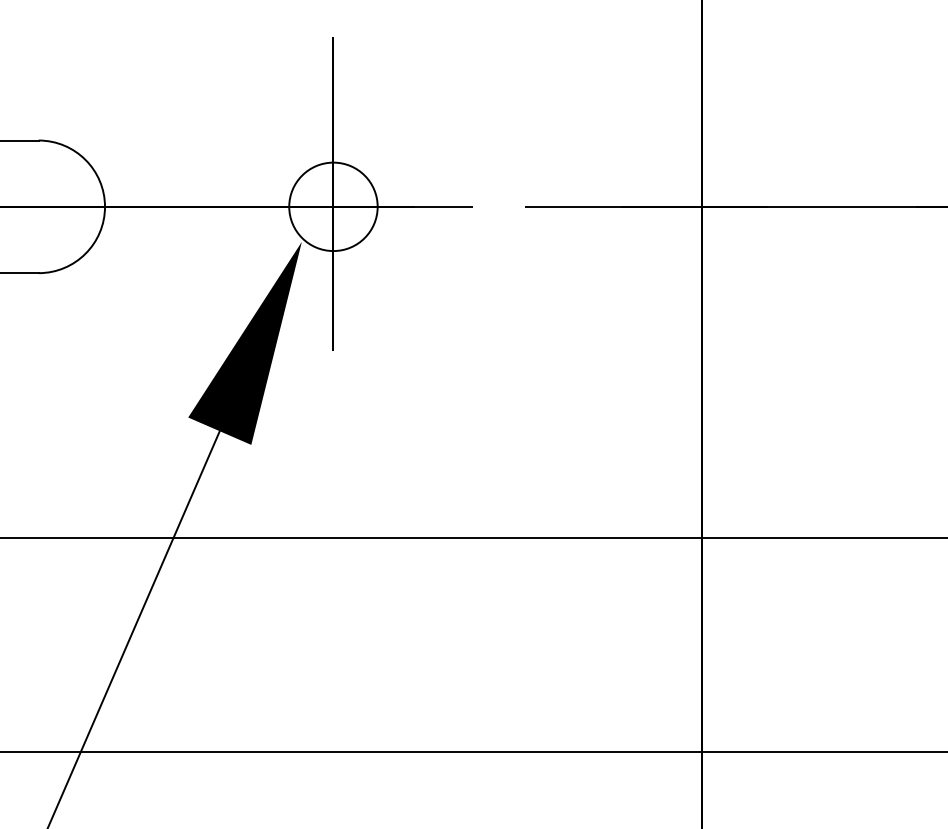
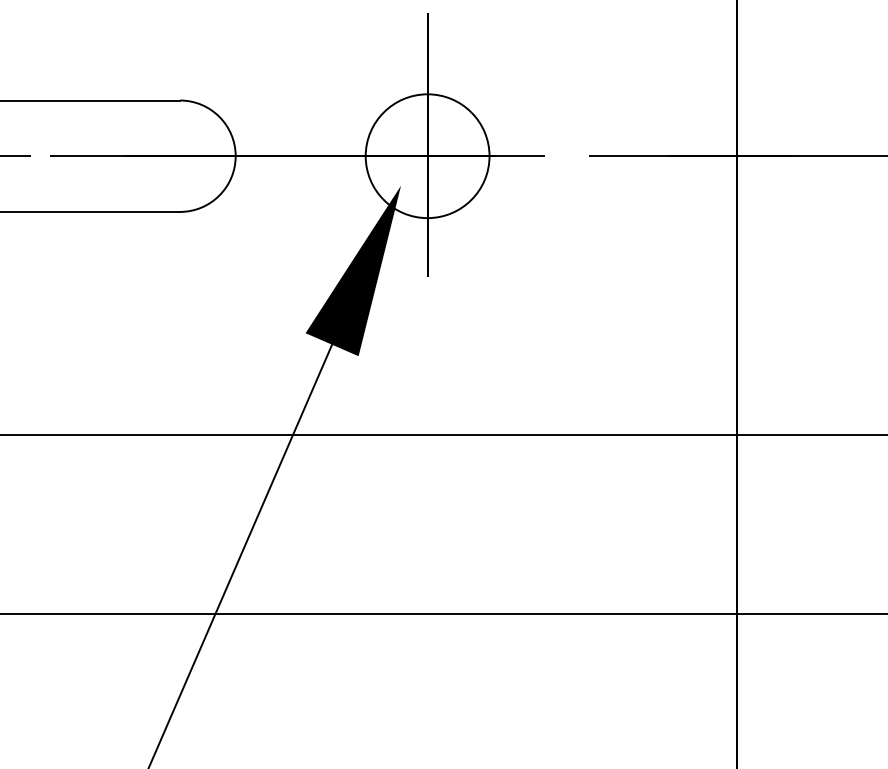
circle: (333, 207) -> (427, 156), size x1.67

